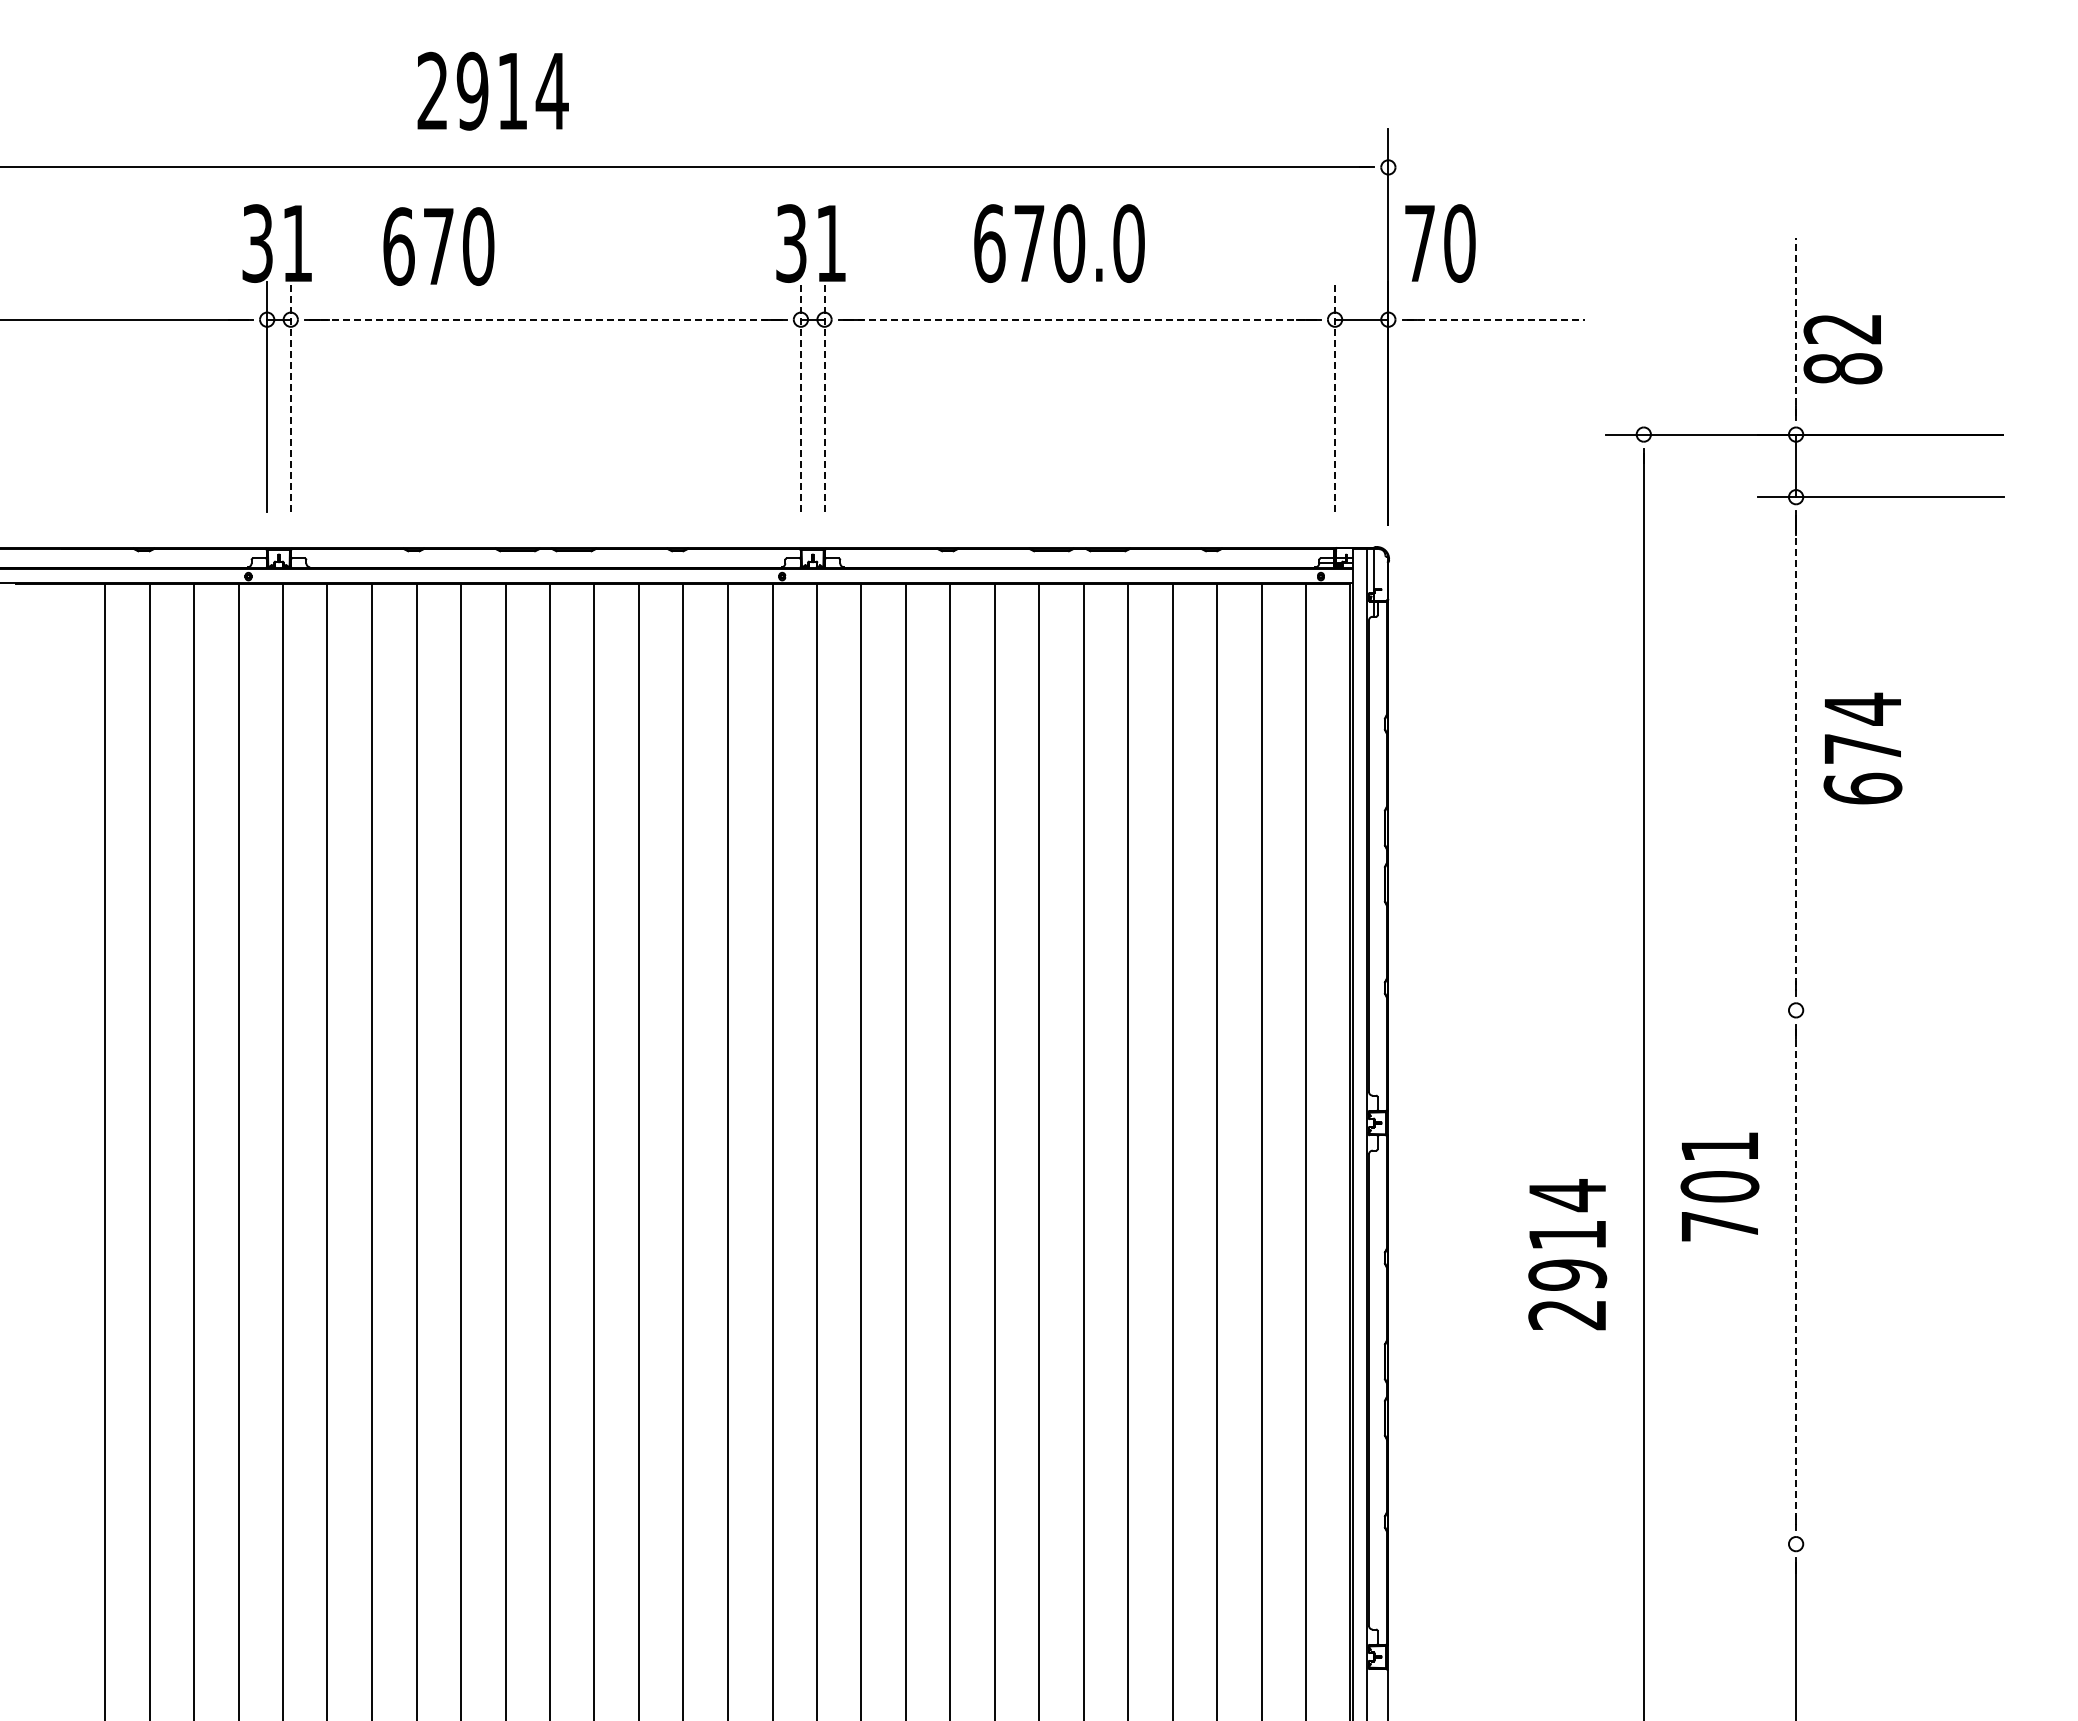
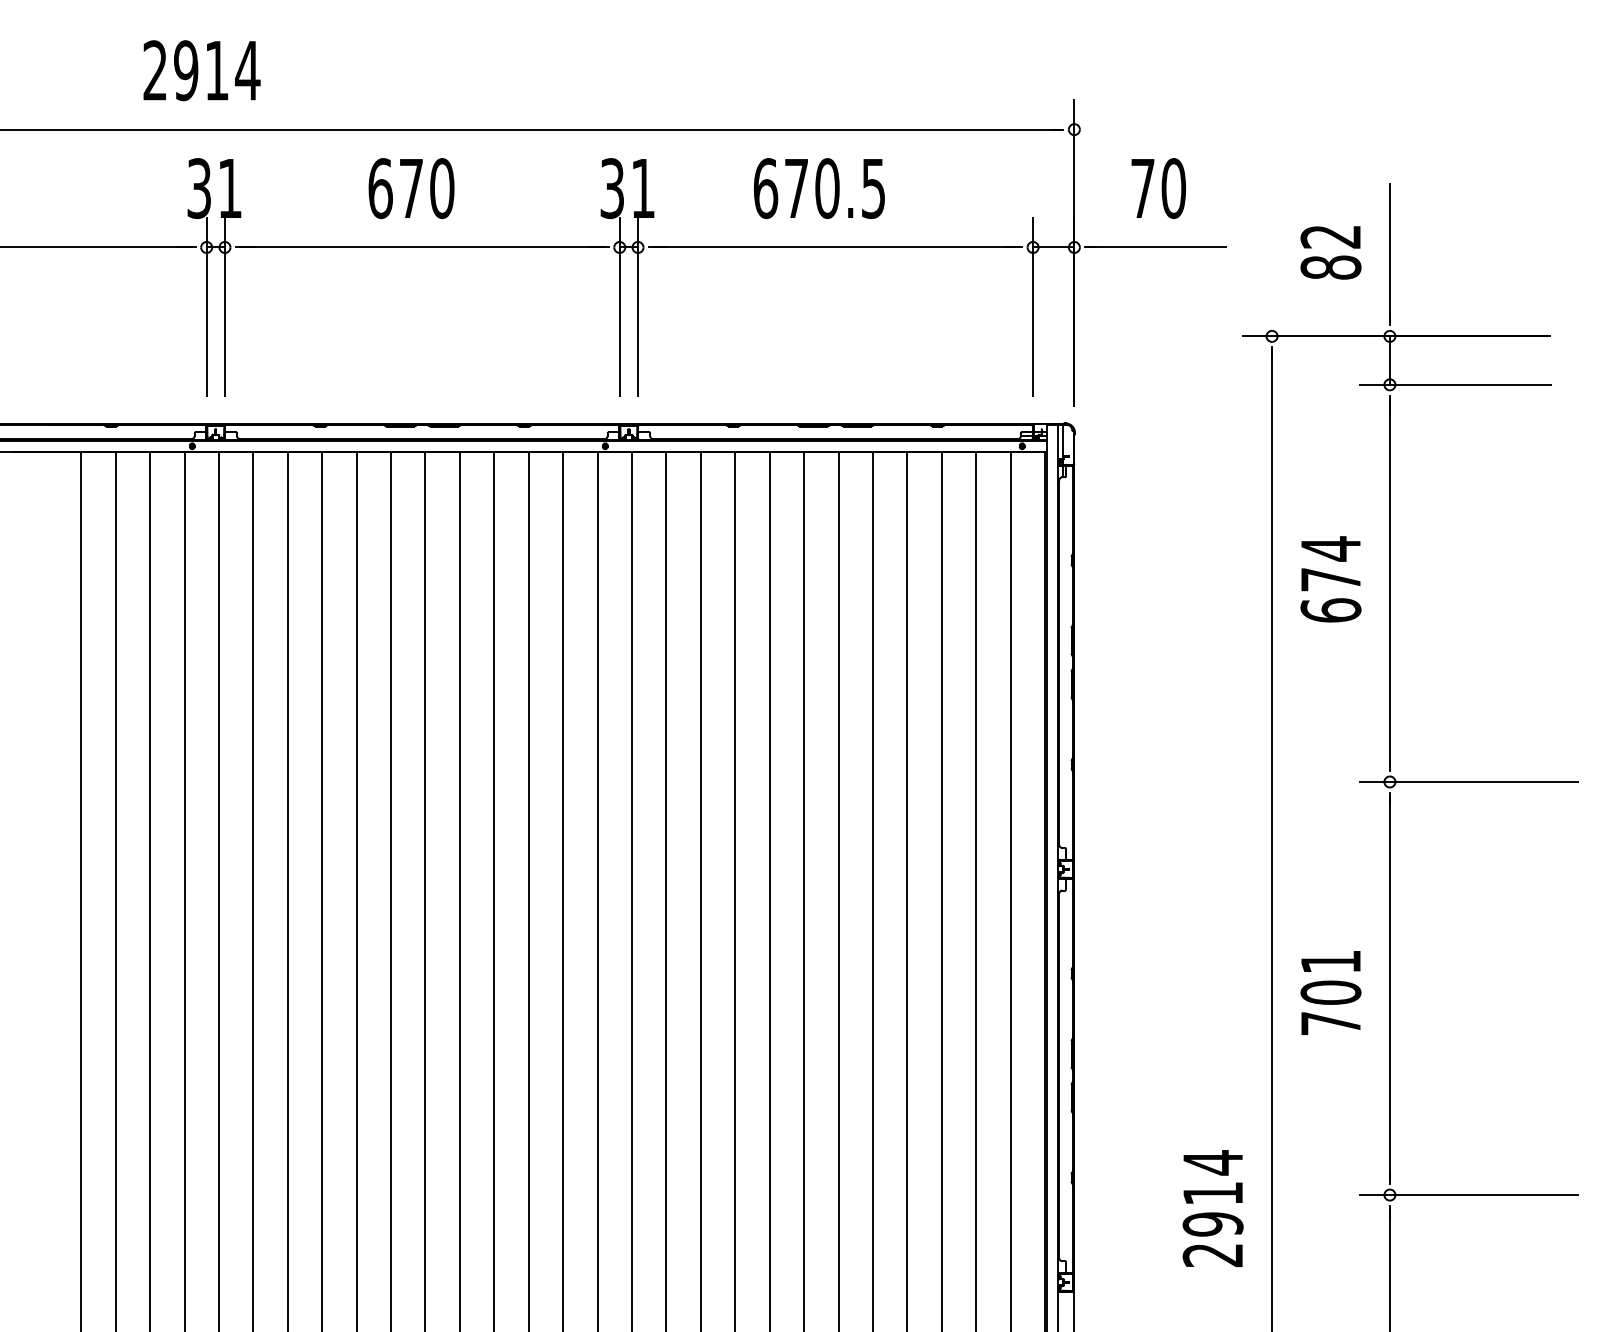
text: (492, 90) -> (201, 70), moved
text: (1128, 243) -> (873, 188), 670.0 -> 670.5
text: (1440, 243) -> (1158, 188), moved
text: (438, 246) -> (411, 188), moved
line: (546, 319) -> (422, 247), dashed -> solid
line: (1079, 319) -> (835, 247), dashed -> solid
line: (1496, 319) -> (1158, 247), dashed -> solid
line: (1796, 326) -> (1390, 252), dashed -> solid
text: (1842, 349) -> (1330, 252), moved
line: (290, 396) -> (224, 306), dashed -> solid
line: (800, 396) -> (619, 306), dashed -> solid
line: (824, 396) -> (637, 306), dashed -> solid
line: (1335, 396) -> (1033, 306), dashed -> solid
text: (1862, 748) -> (1330, 579), moved
line: (1796, 753) -> (1390, 583), dashed -> solid
line: (1898, 1010) -> (1469, 782), added
text: (1719, 1186) -> (1330, 992), moved
text: (1567, 1254) -> (1213, 1208), moved
line: (1796, 1277) -> (1390, 988), dashed -> solid
line: (1898, 1544) -> (1469, 1195), added

